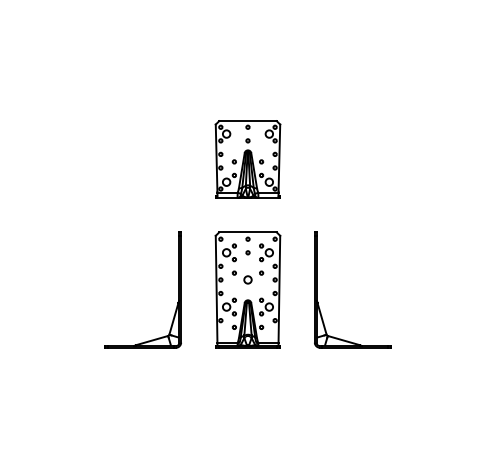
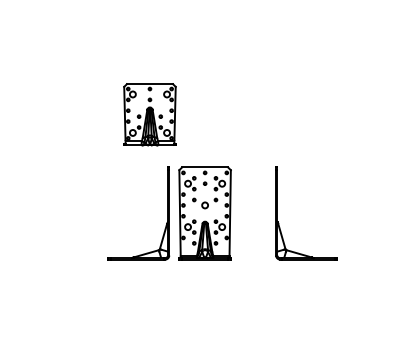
part: (247, 159) -> (149, 114), moved
part: (247, 289) -> (204, 213), moved

